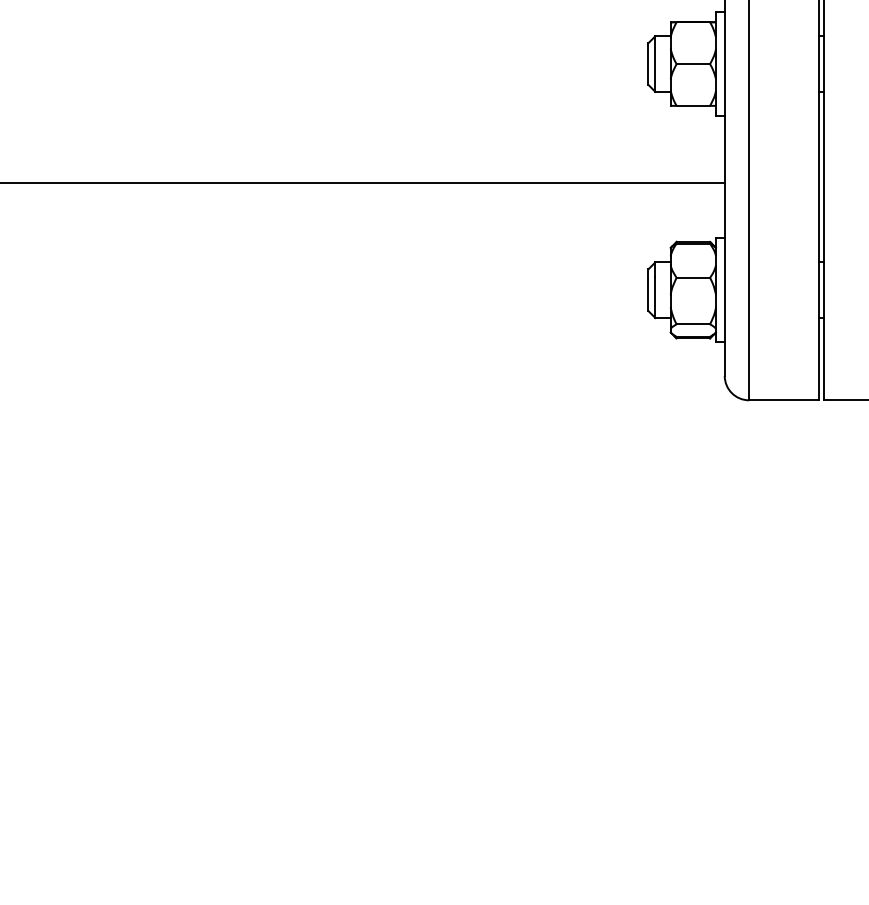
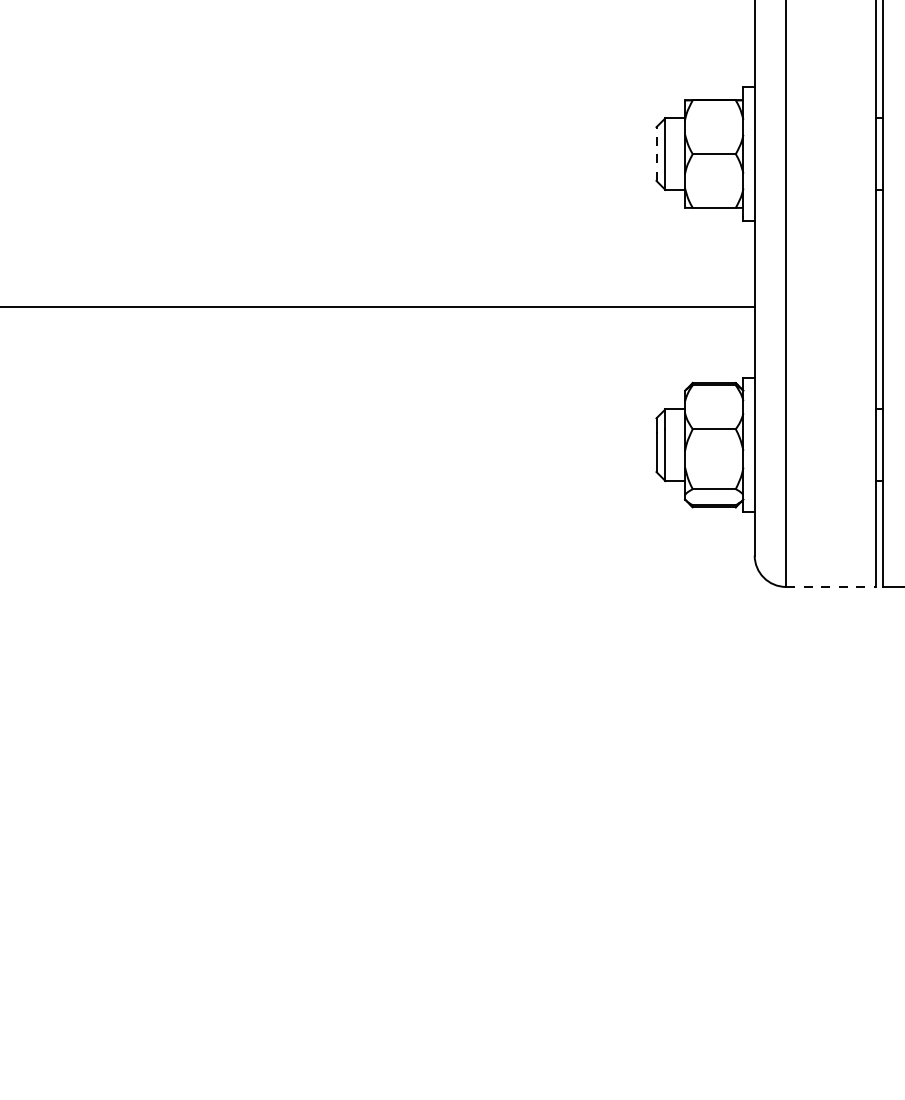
line: (648, 64) -> (656, 154), solid -> dashed
line: (783, 400) -> (830, 587), solid -> dashed

